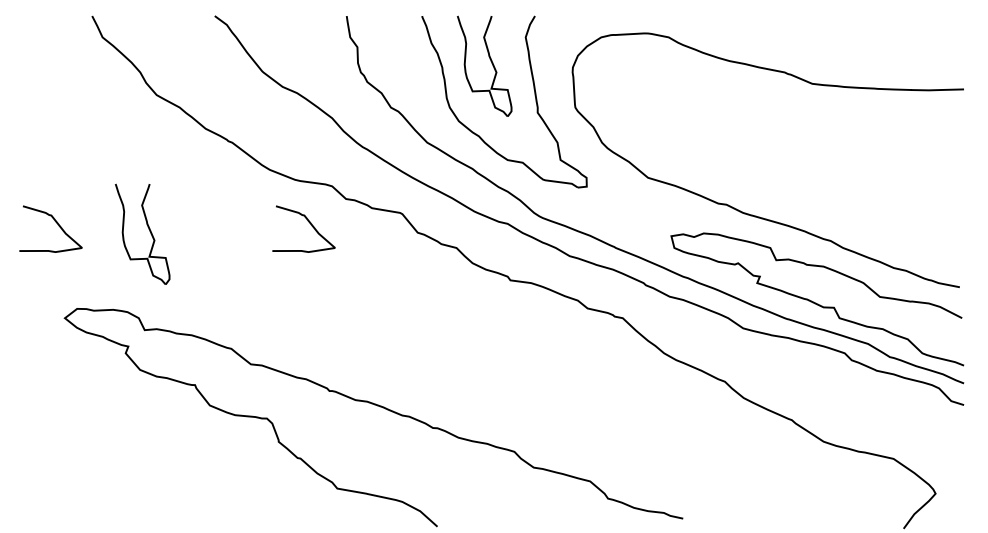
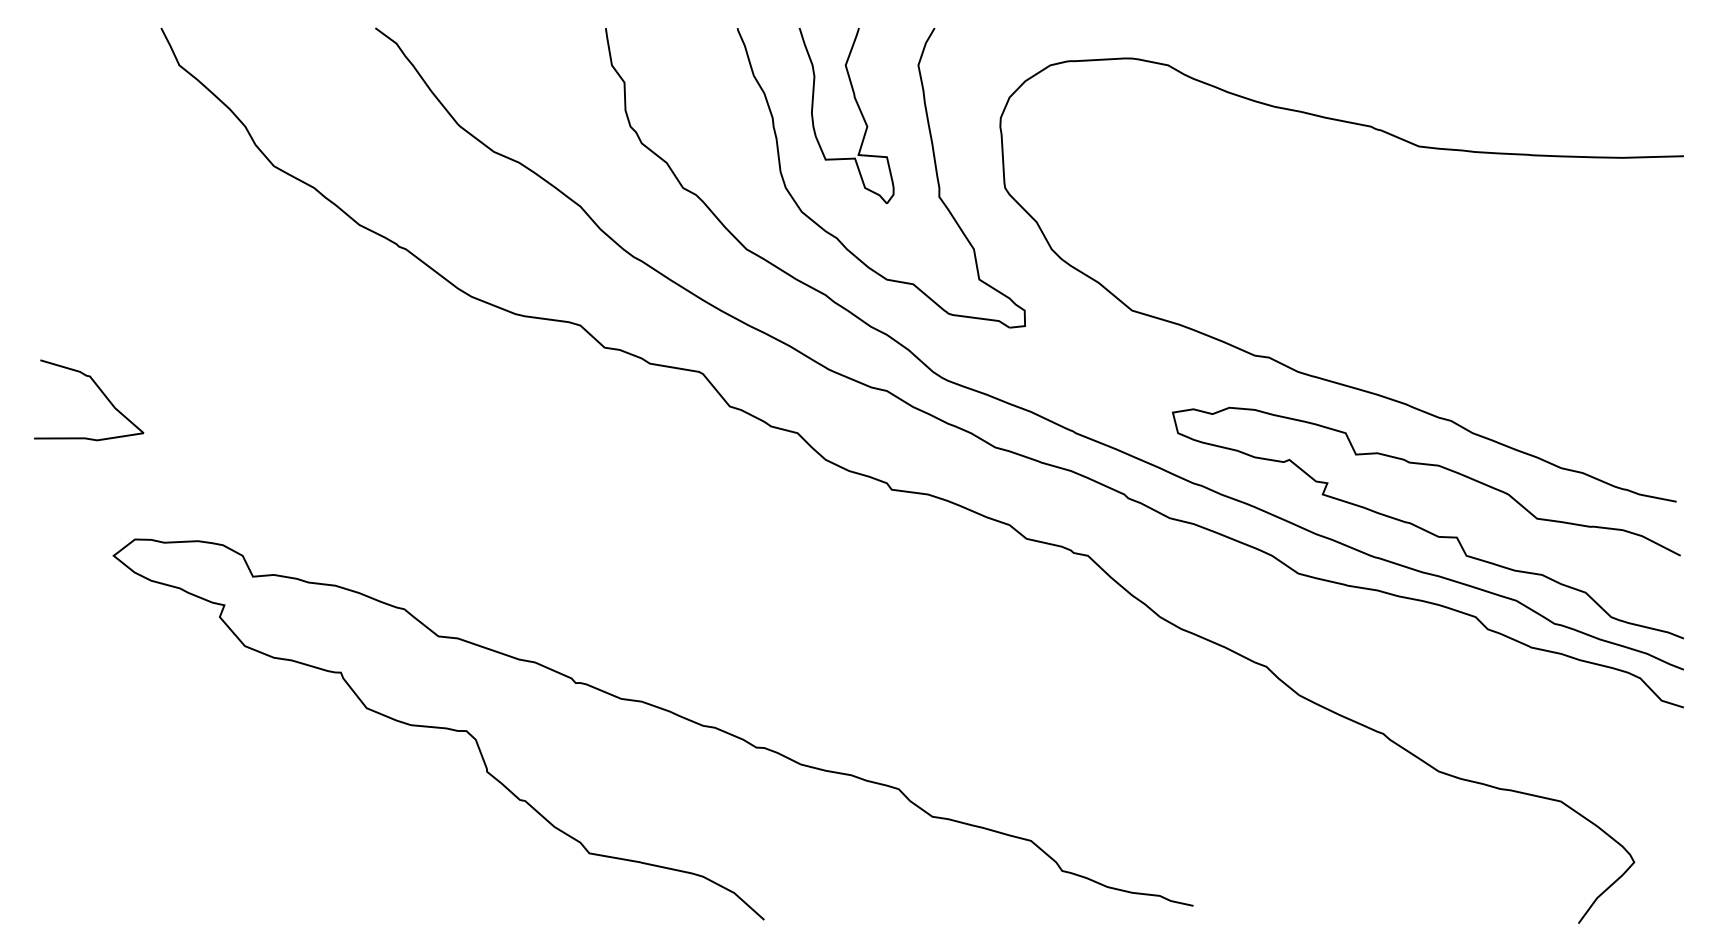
curve: (308, 222) -> (539, 388), removed
part: (148, 229) -> (259, 400), removed

